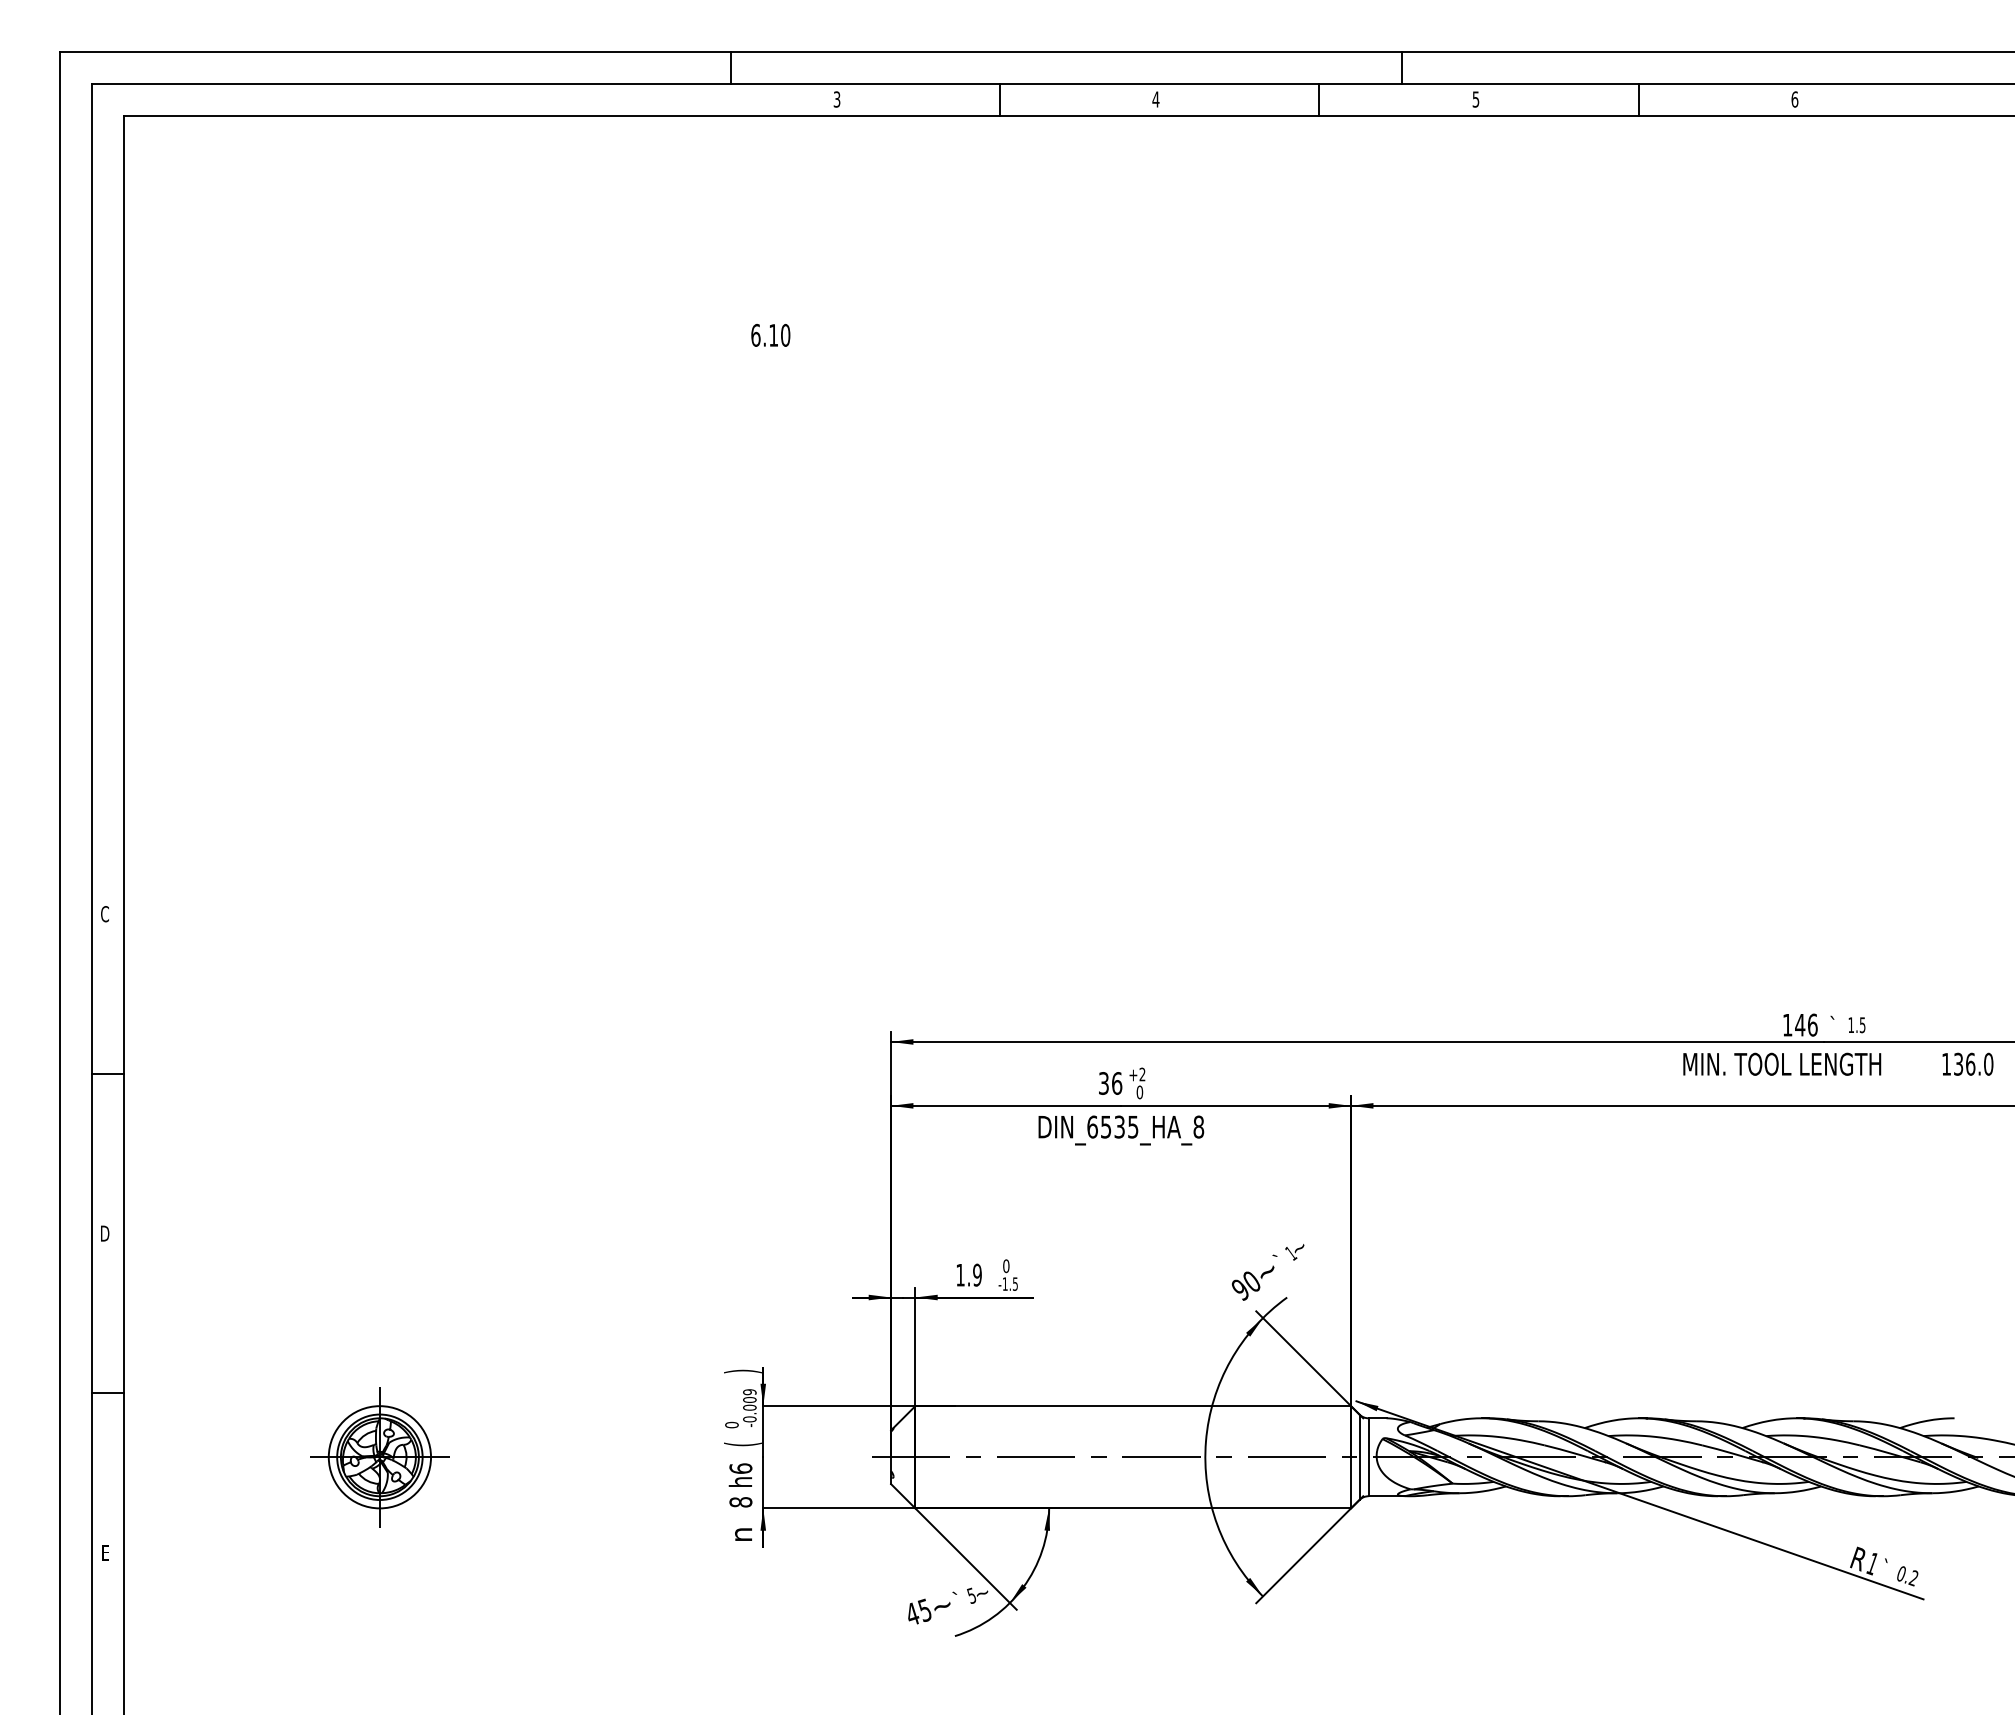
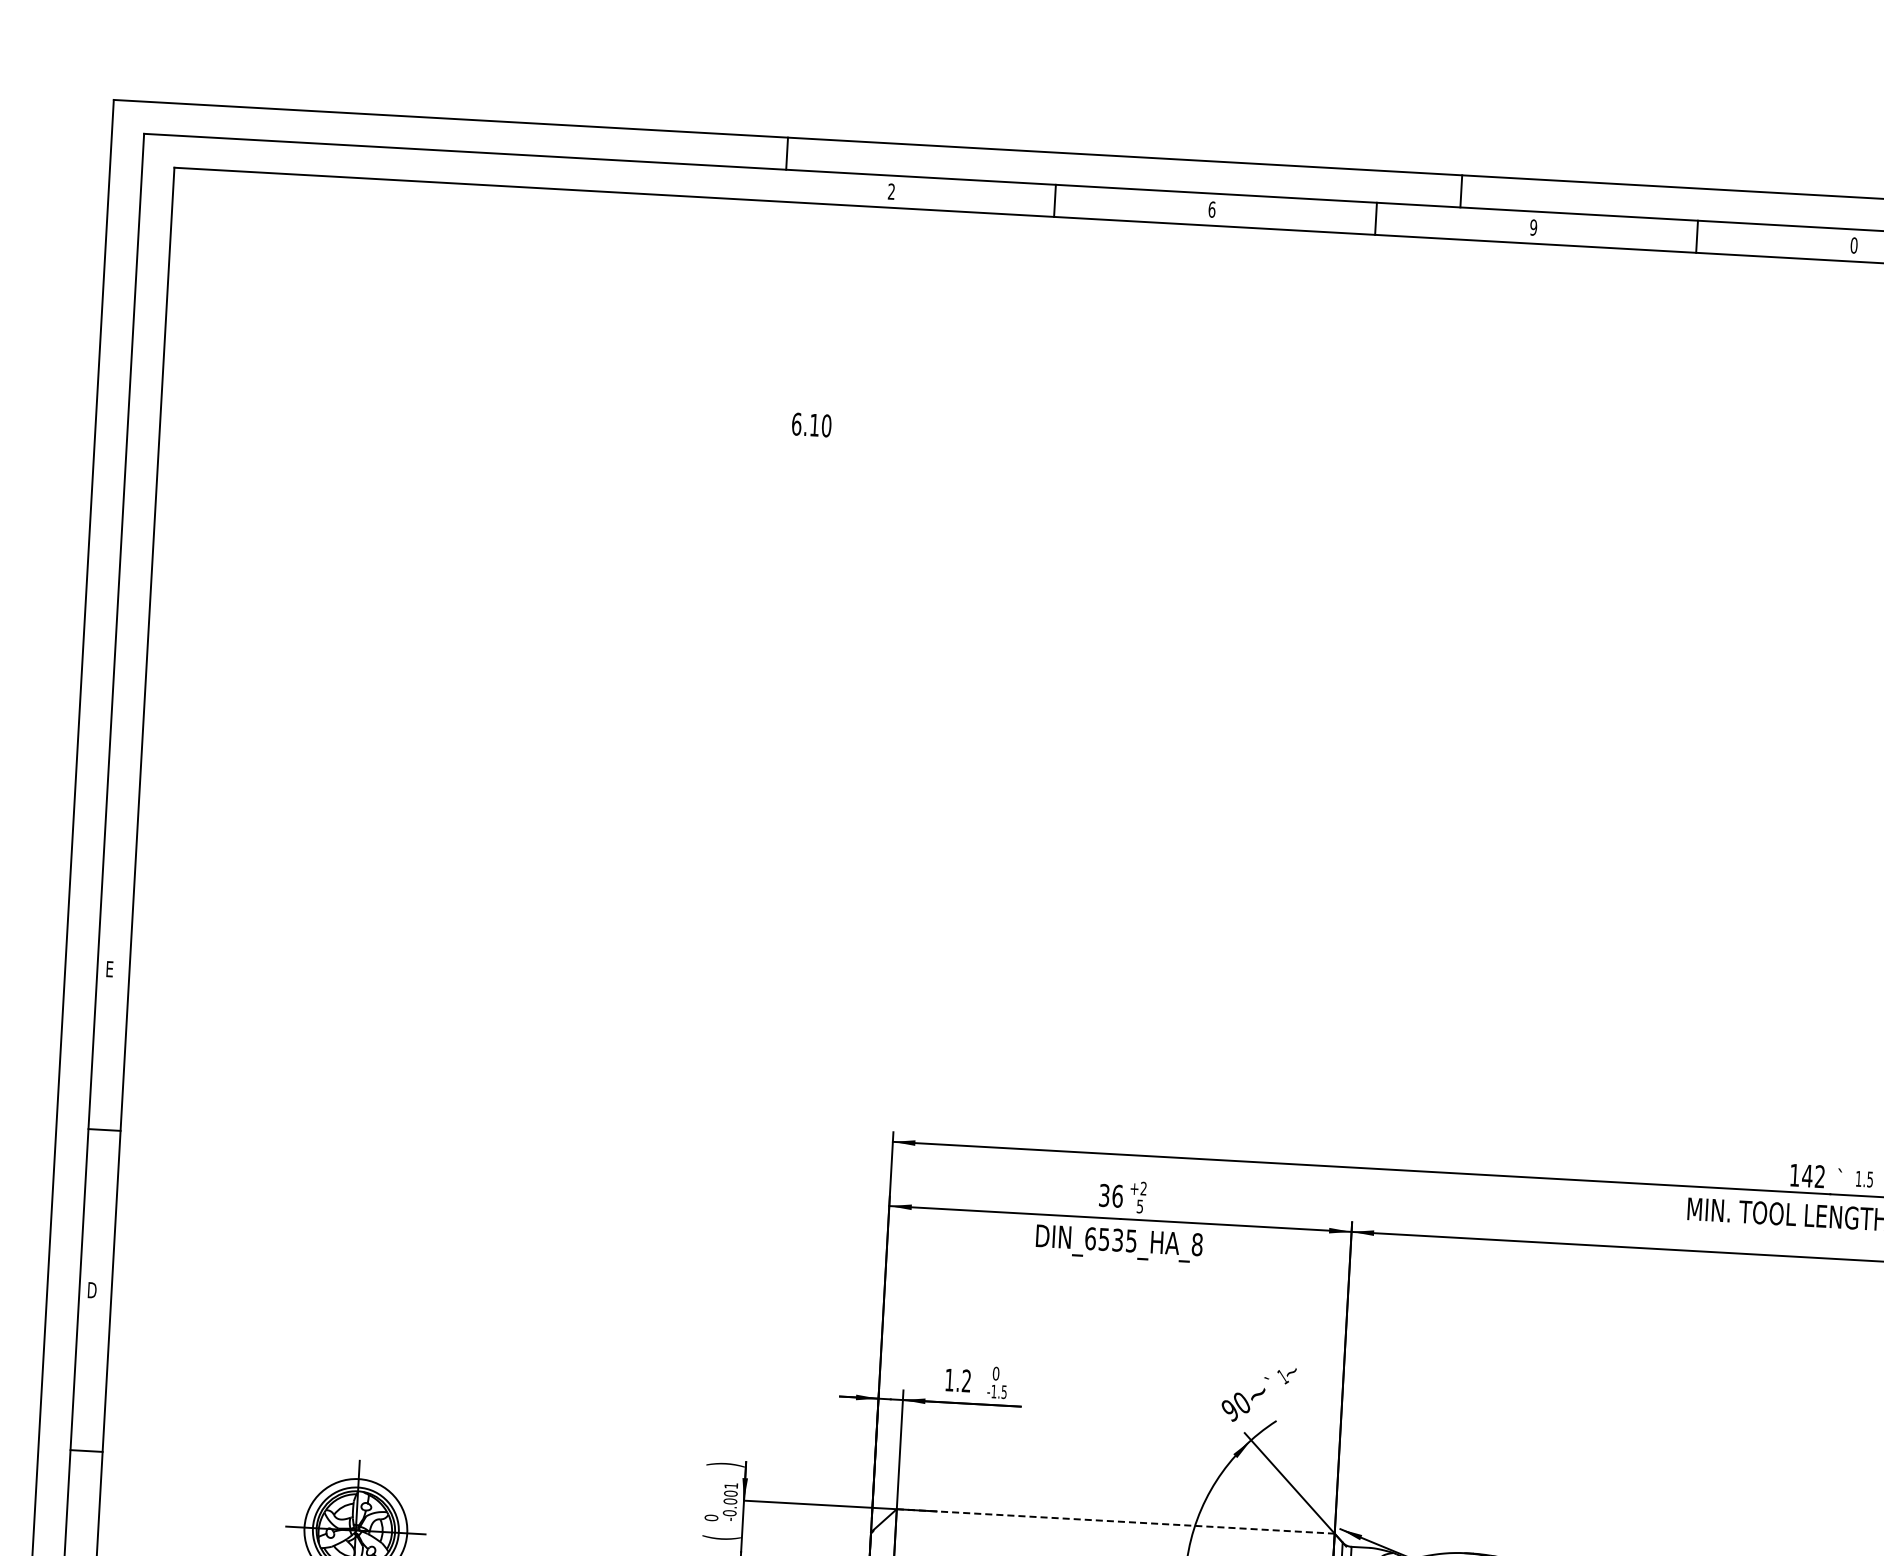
text: (836, 99) -> (891, 191), 3 -> 2
text: (1155, 99) -> (1211, 209), 4 -> 6
text: (1475, 99) -> (1533, 227), 5 -> 9
text: (1794, 99) -> (1853, 245), 6 -> 0
text: (104, 914) -> (109, 969), C -> E
text: (1812, 1024) -> (1819, 1176), 146 -> 142
text: (1139, 1092) -> (1139, 1206), 0 -> 5
text: (977, 1274) -> (966, 1380), 1.9 -> 1.2
text: (749, 1392) -> (730, 1486), -0.009 -> -0.001
line: (1133, 1406) -> (1116, 1521), solid -> dashed

